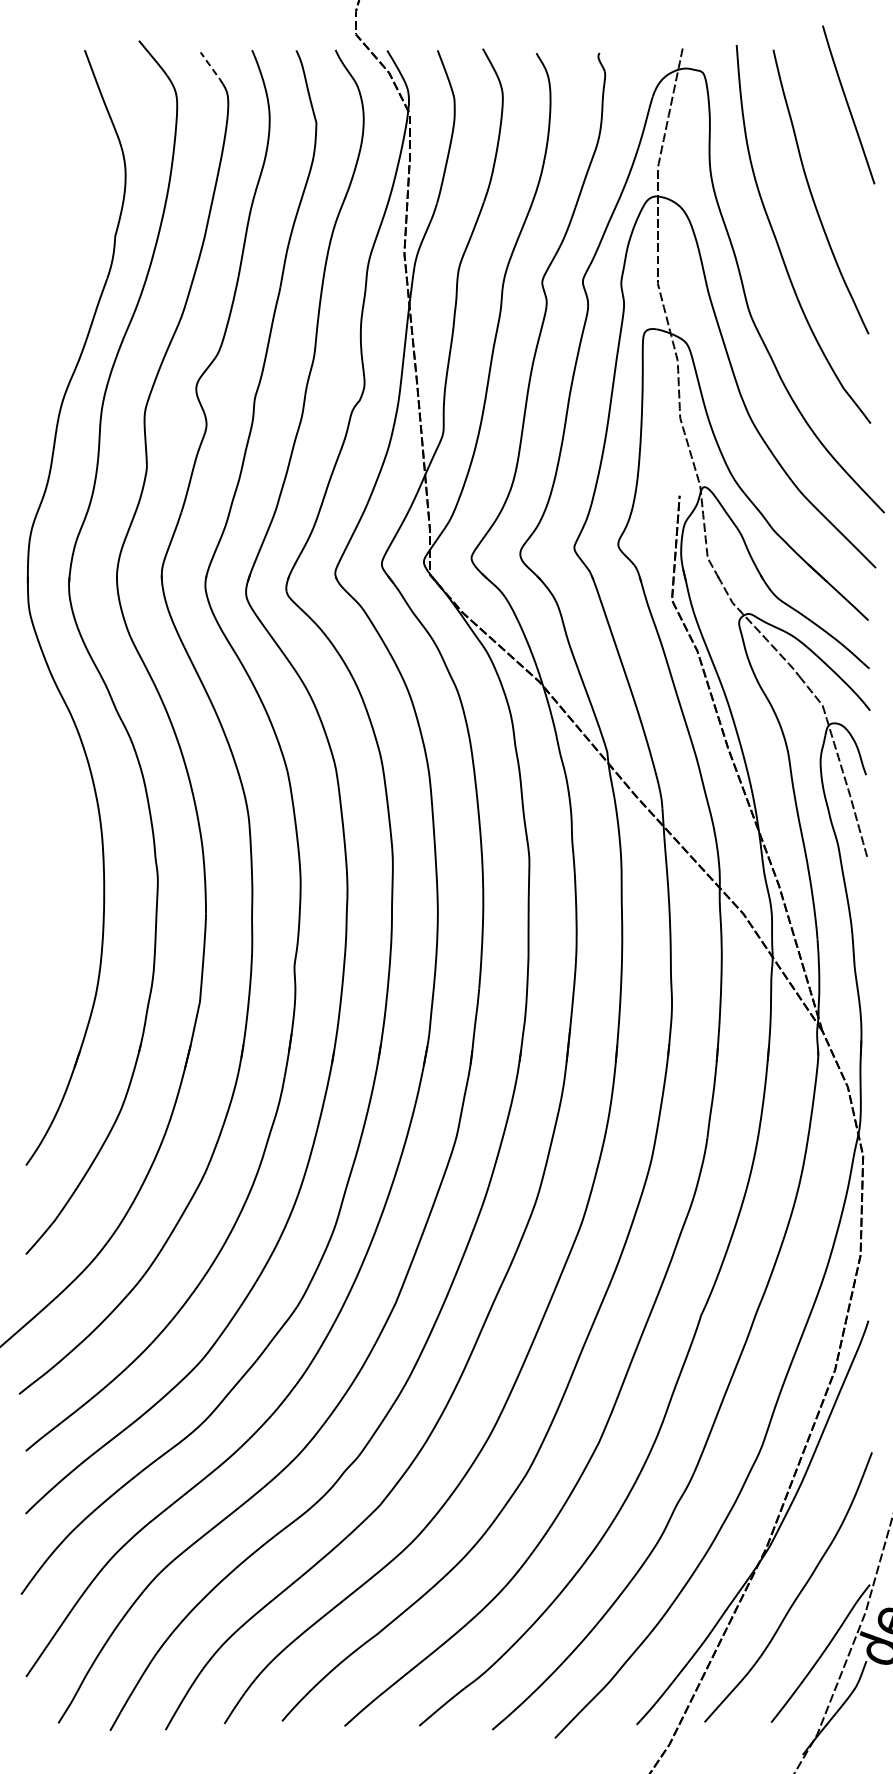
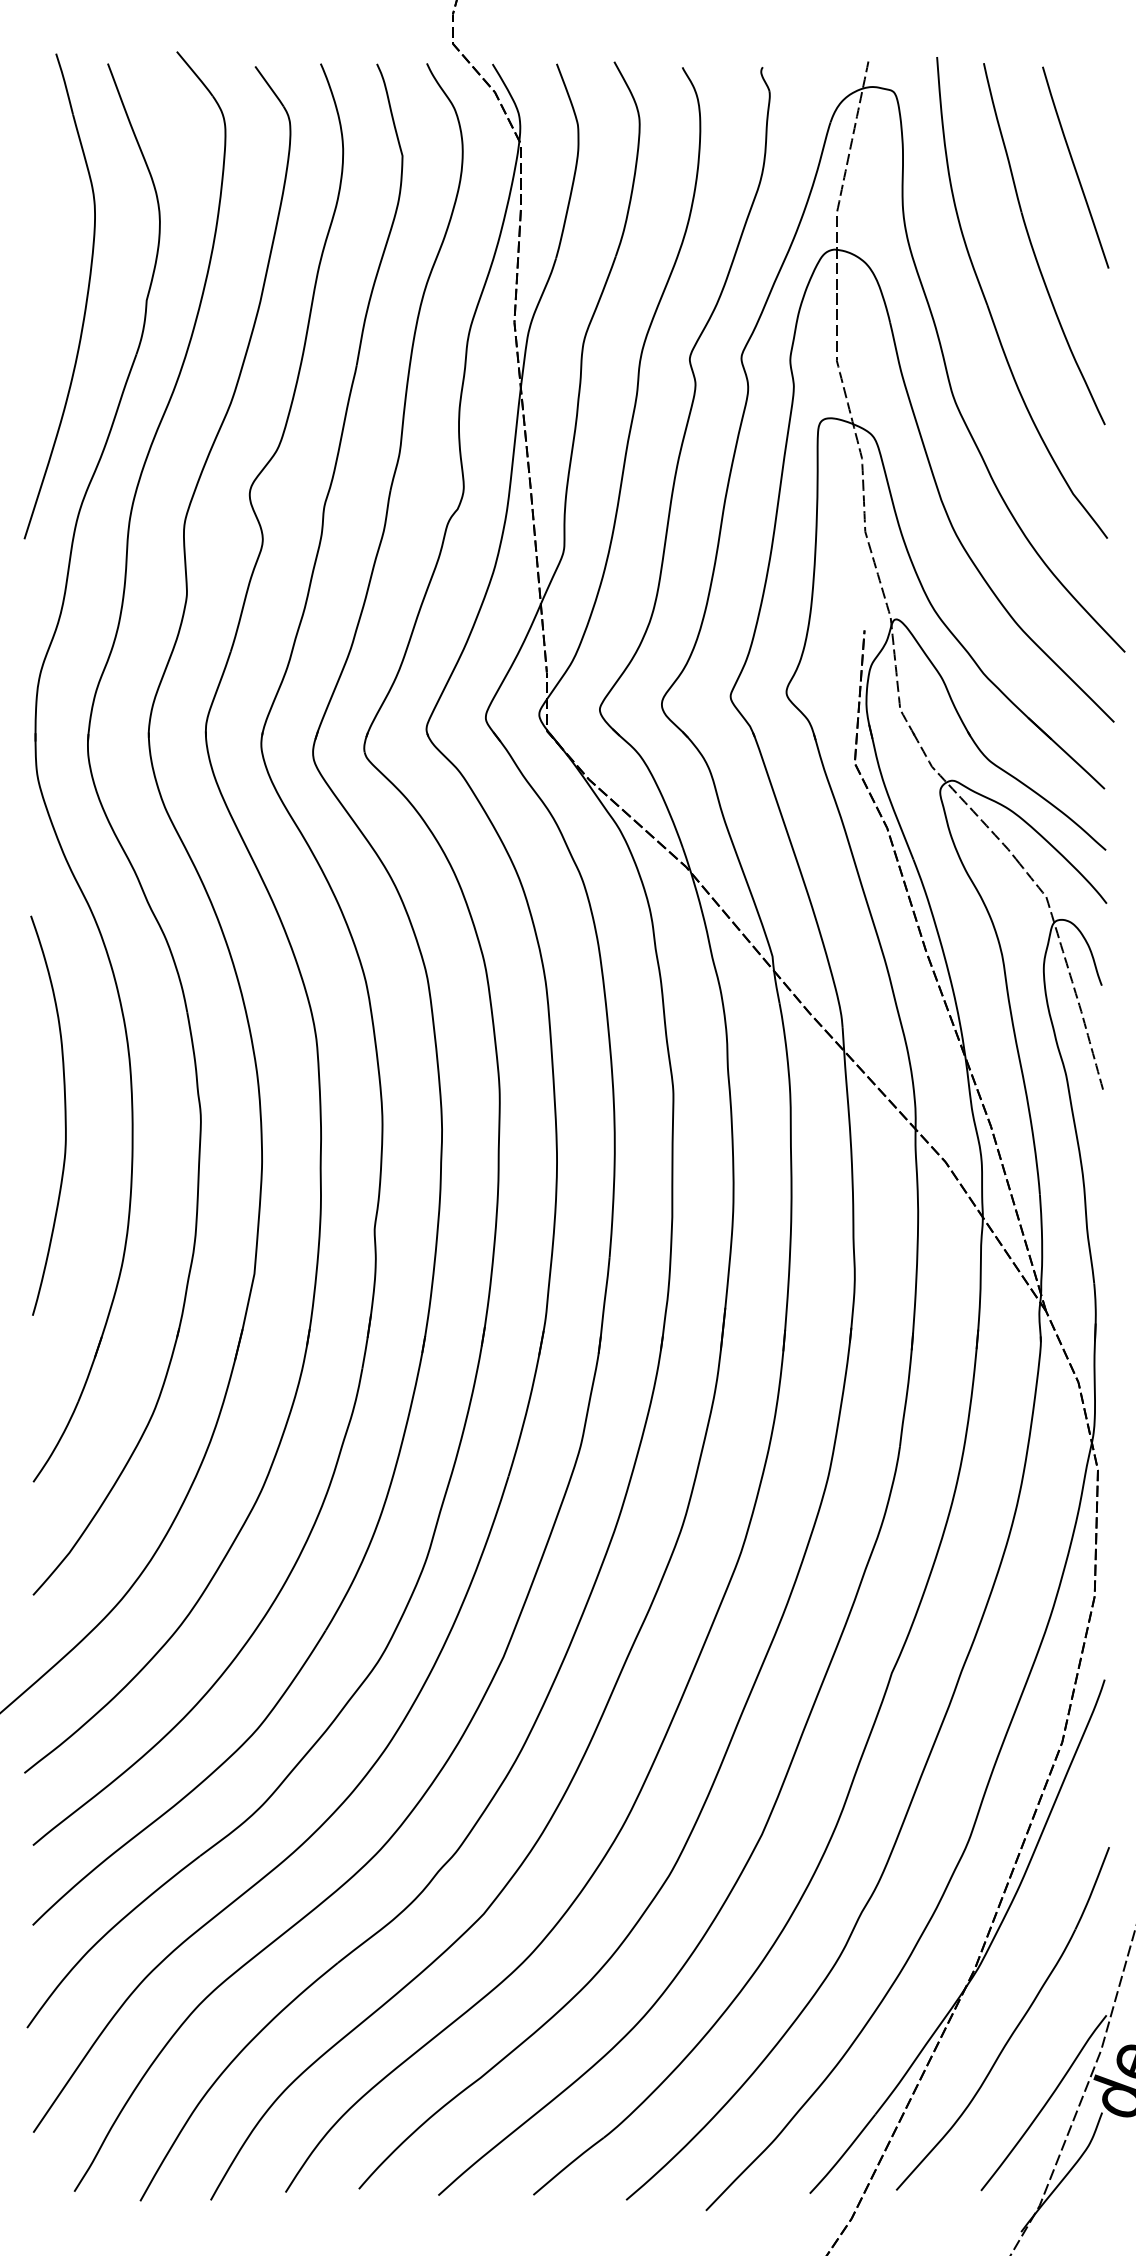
line: (211, 67) -> (269, 85), dashed -> solid
line: (848, 104) -> (1075, 167), moved
part: (66, 239) -> (84, 304), added
curve: (50, 877) -> (64, 1115), added

